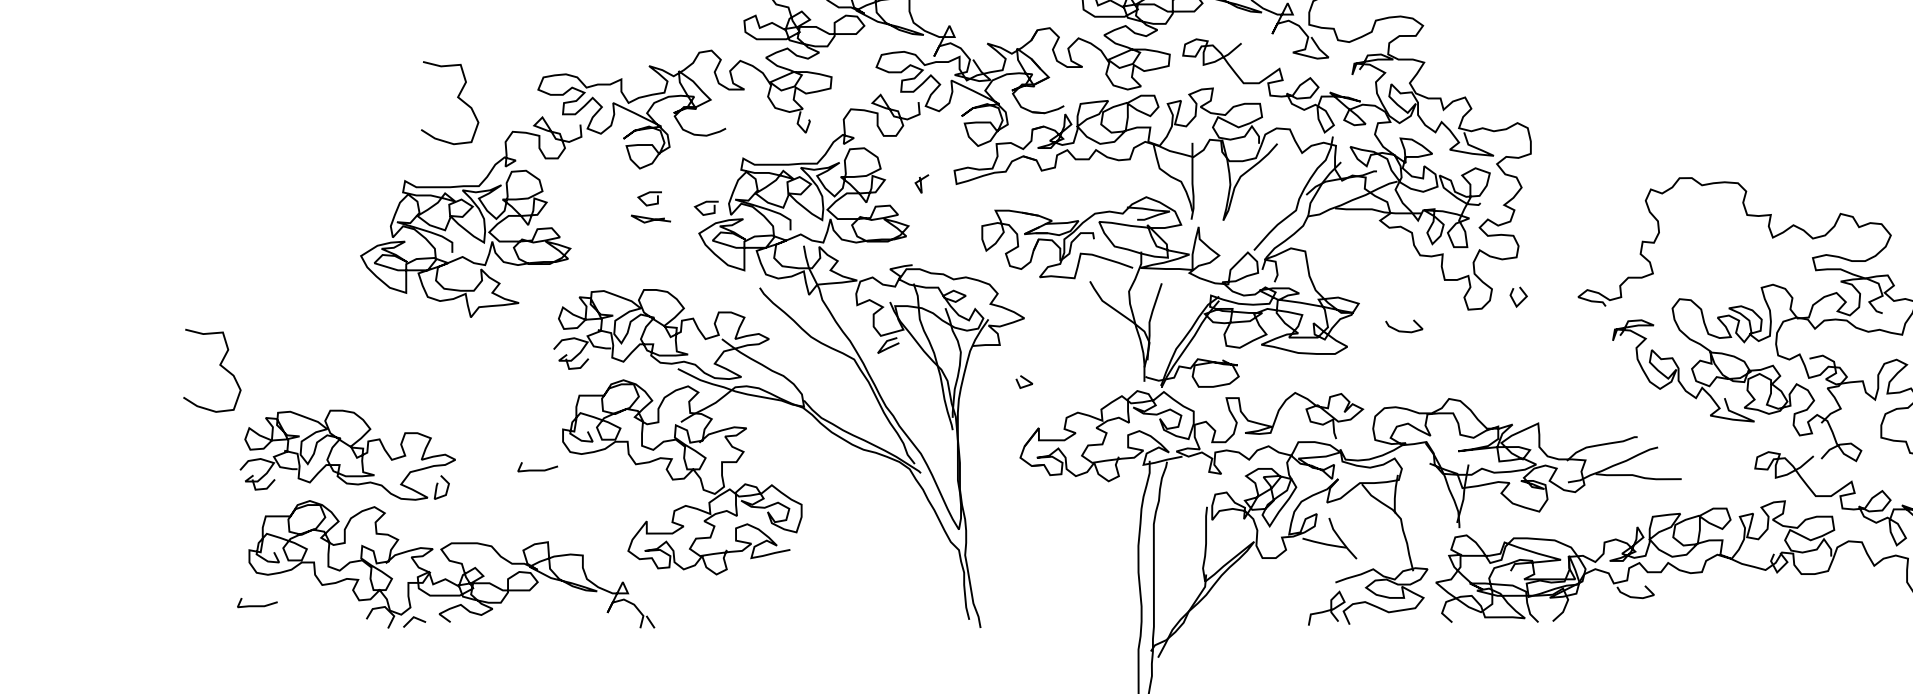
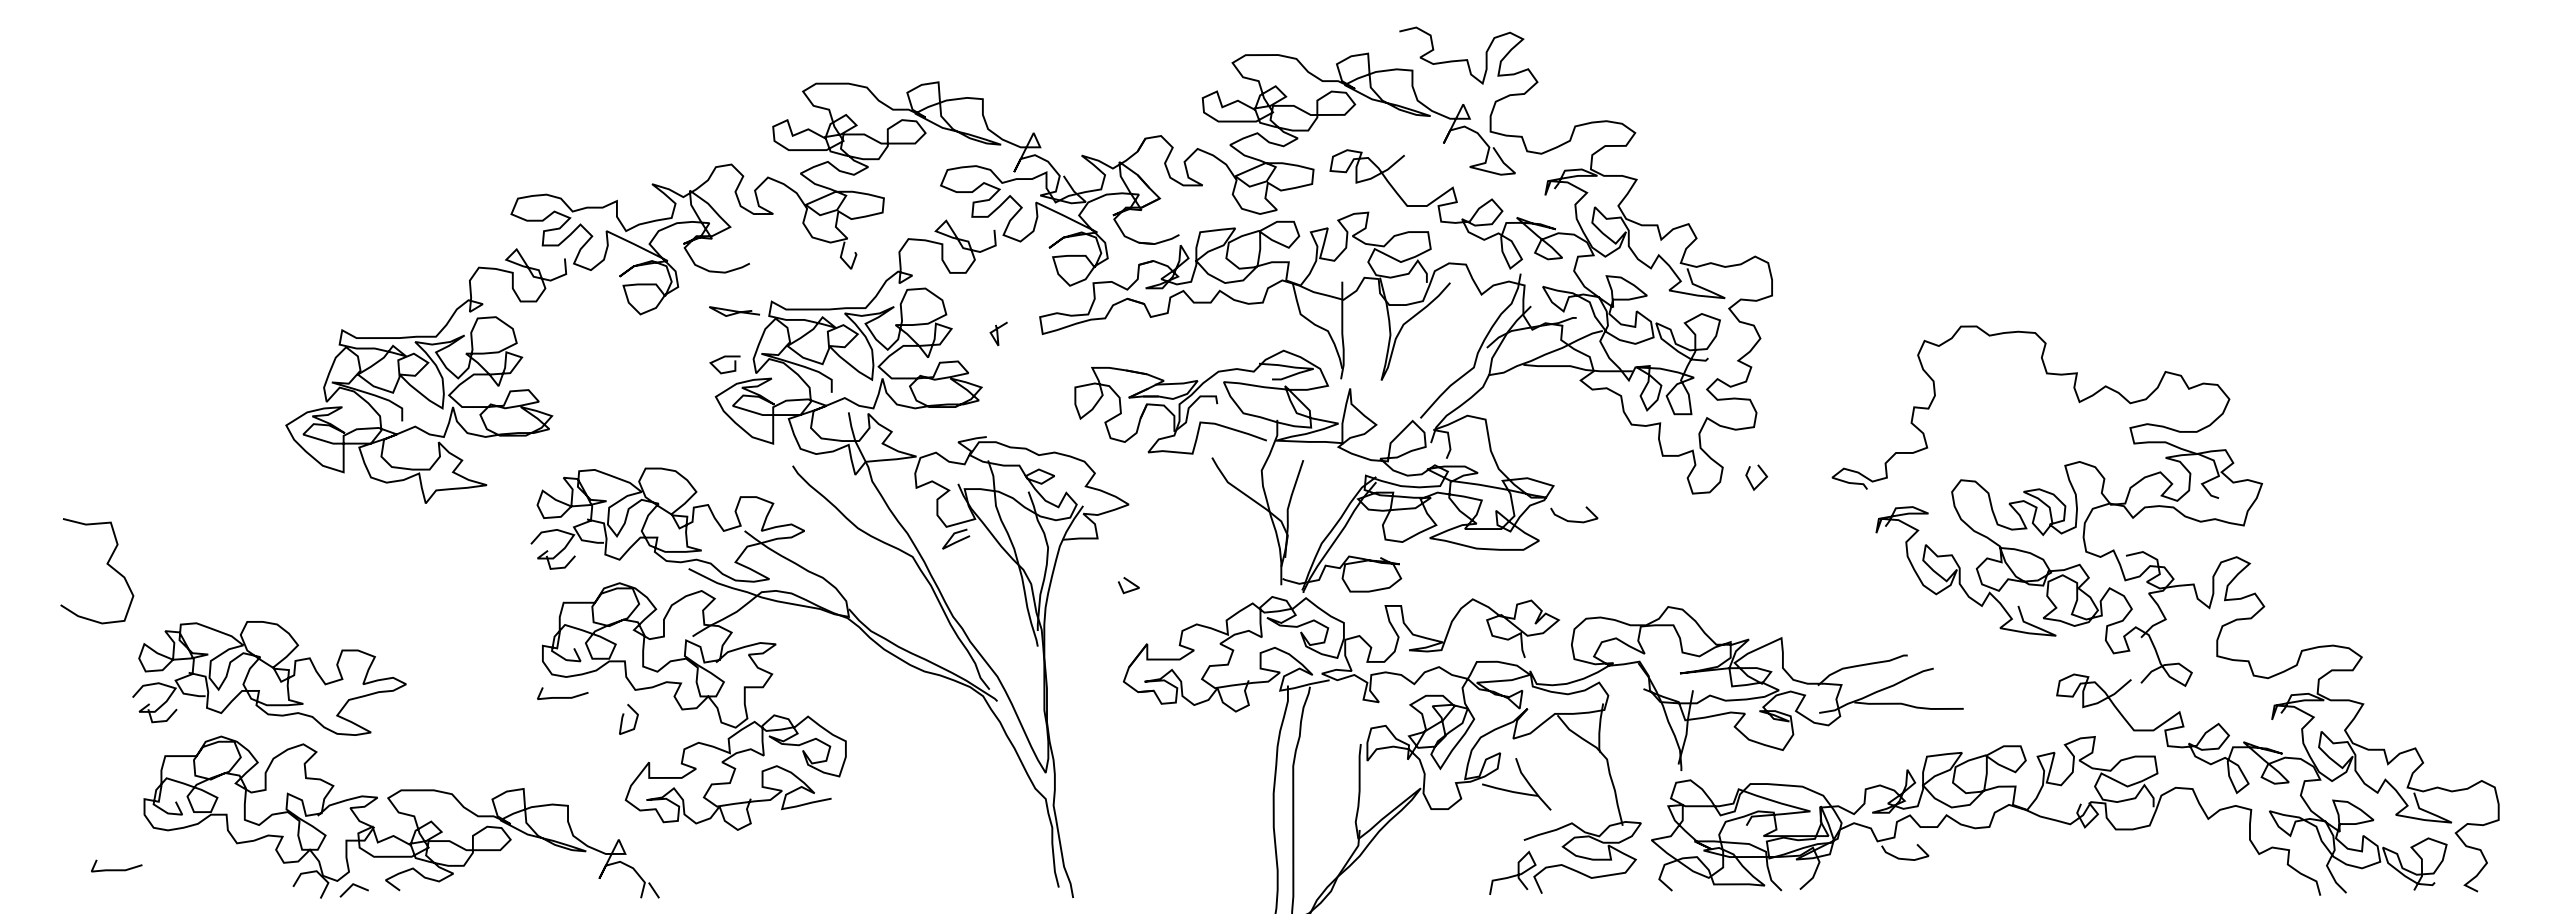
curve: (457, 97) -> (408, 224), removed
curve: (648, 193) -> (651, 346), removed
curve: (650, 219) -> (734, 311), moved
curve: (1404, 330) -> (1574, 520), moved
line: (537, 470) -> (562, 697), moved
curve: (437, 486) -> (623, 718), moved
line: (257, 605) -> (116, 869), moved

